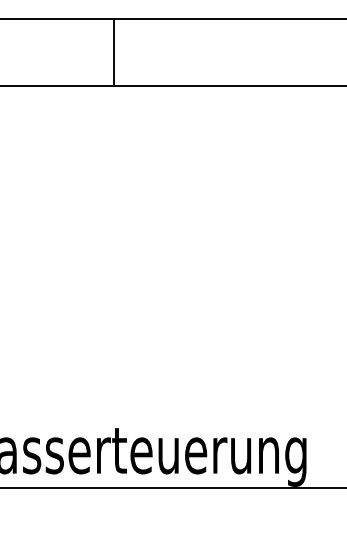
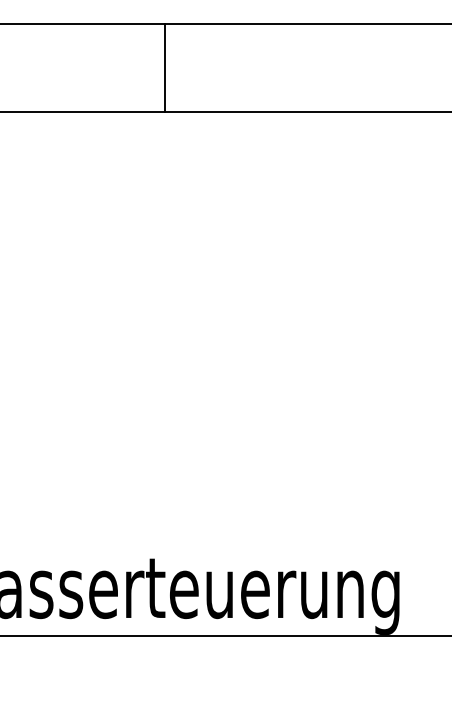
line: (113, 52) -> (164, 68), moved

